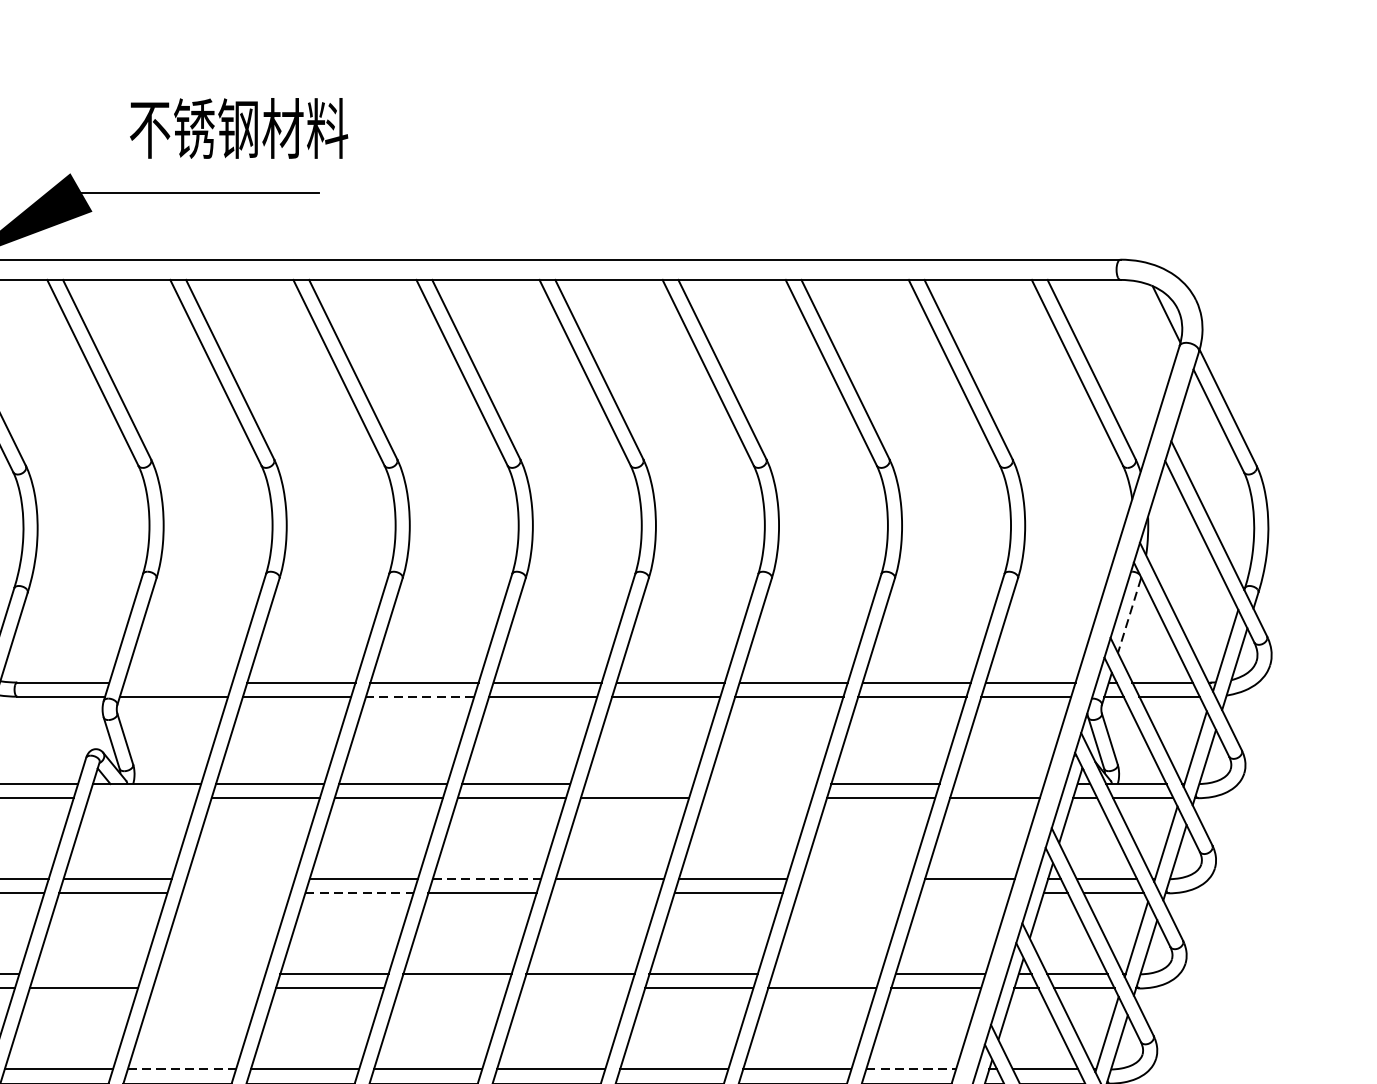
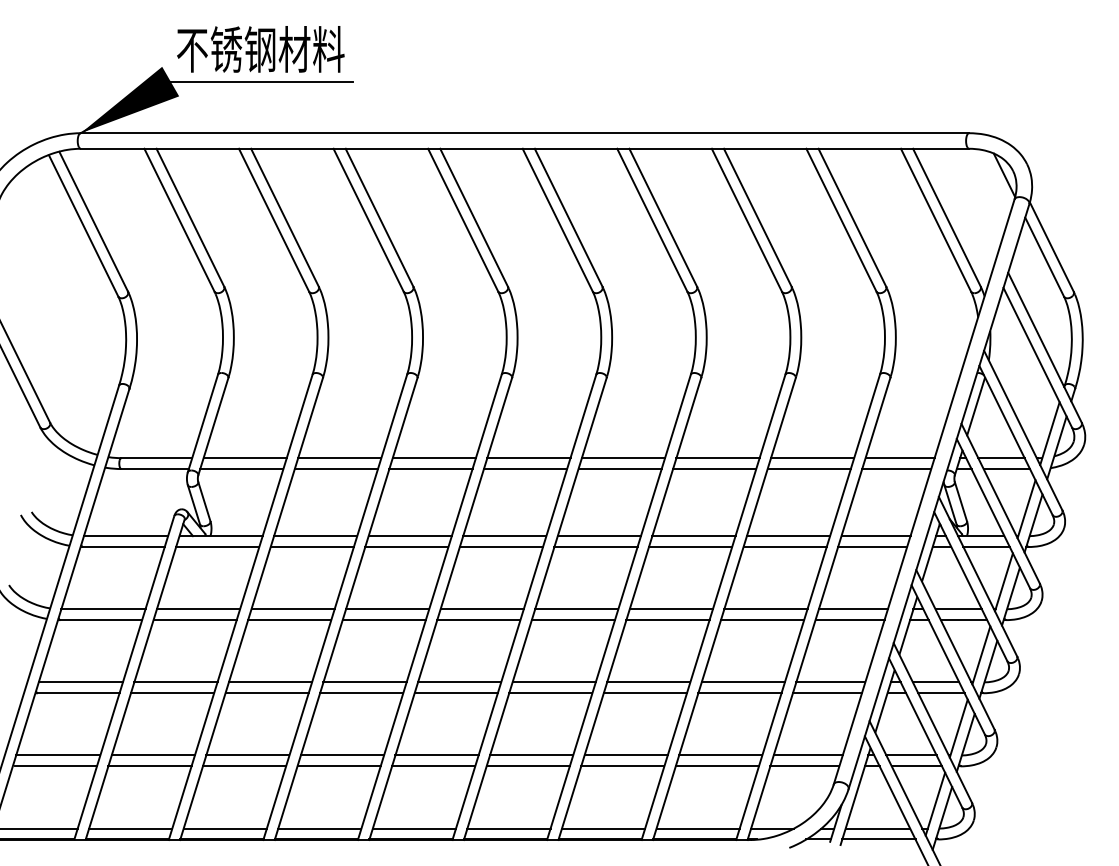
text: (238, 128) -> (260, 49), moved
line: (1128, 616) -> (975, 407), dashed -> solid
line: (177, 683) -> (244, 458), added
line: (419, 697) -> (430, 469), dashed -> solid
line: (638, 784) -> (598, 536), added
line: (761, 784) -> (693, 536), added
line: (998, 784) -> (875, 536), added
line: (142, 798) -> (217, 547), added
line: (757, 798) -> (690, 547), added
line: (239, 879) -> (292, 609), added
line: (487, 879) -> (482, 609), dashed -> solid
line: (855, 879) -> (765, 609), added
line: (236, 893) -> (289, 620), added
line: (359, 893) -> (384, 620), dashed -> solid
line: (605, 893) -> (573, 620), added
line: (851, 893) -> (762, 620), added
line: (964, 893) -> (849, 620), added
line: (87, 974) -> (175, 682), added
line: (211, 974) -> (270, 682), added
line: (825, 974) -> (742, 682), added
line: (206, 988) -> (266, 693), added
line: (452, 988) -> (455, 693), added
line: (575, 988) -> (550, 693), added
line: (181, 1069) -> (247, 755), dashed -> solid
line: (911, 1069) -> (808, 755), dashed -> solid

